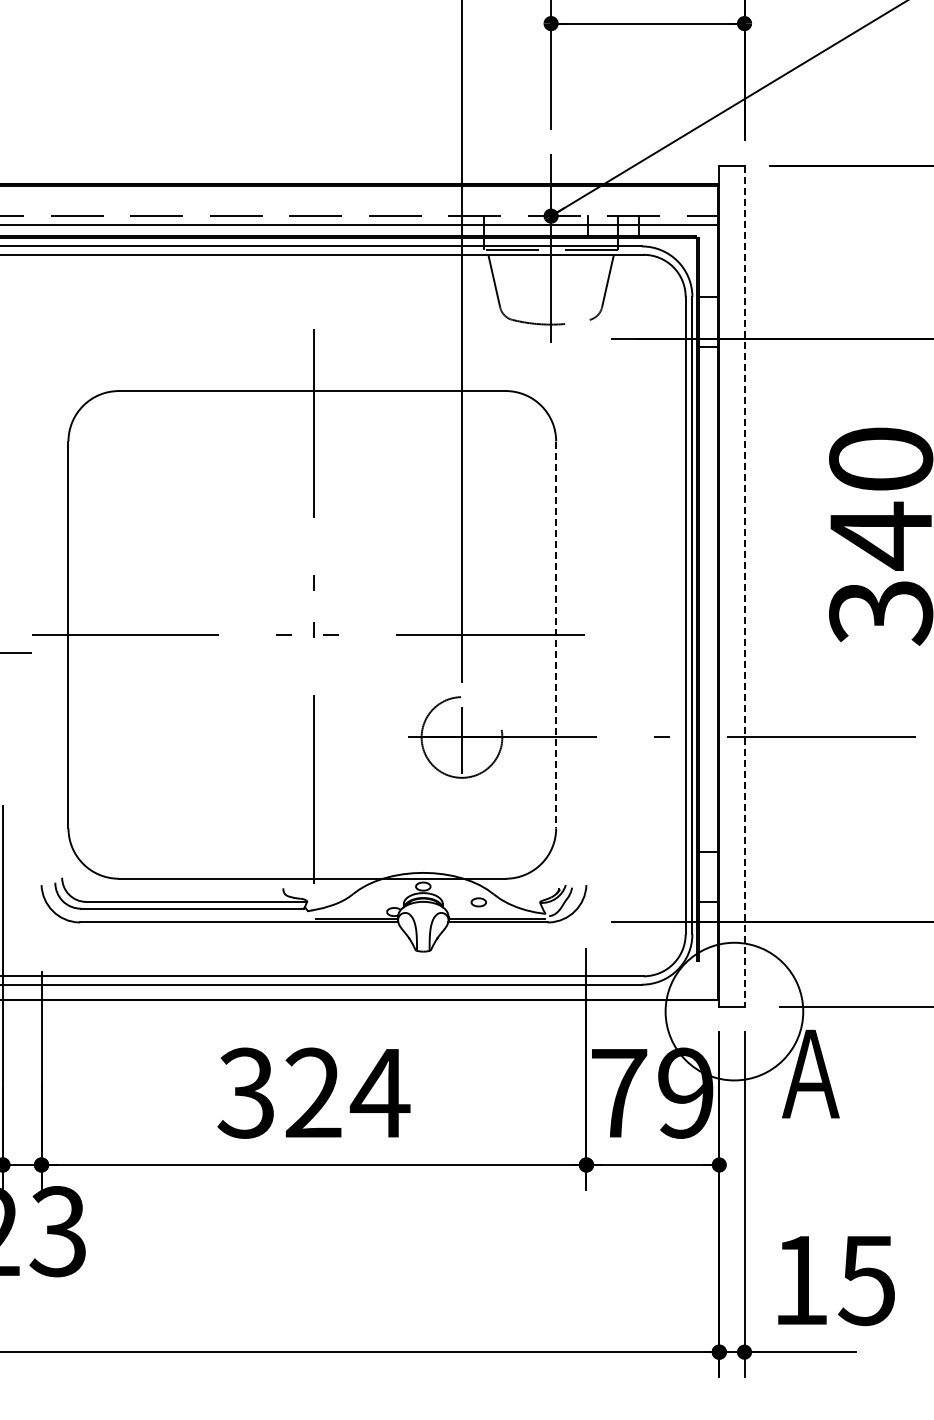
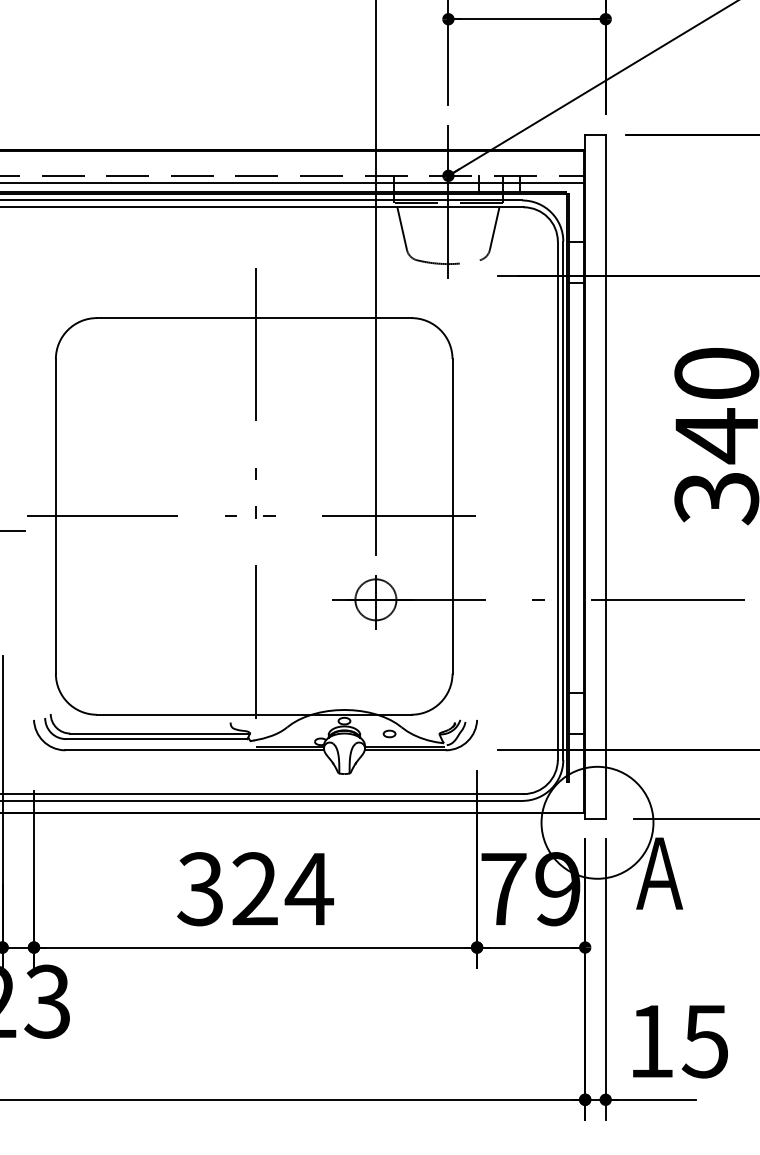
line: (744, 586) -> (605, 477), dashed -> solid
line: (556, 635) -> (452, 516), dashed -> solid
circle: (461, 737) -> (375, 599), size x0.62

